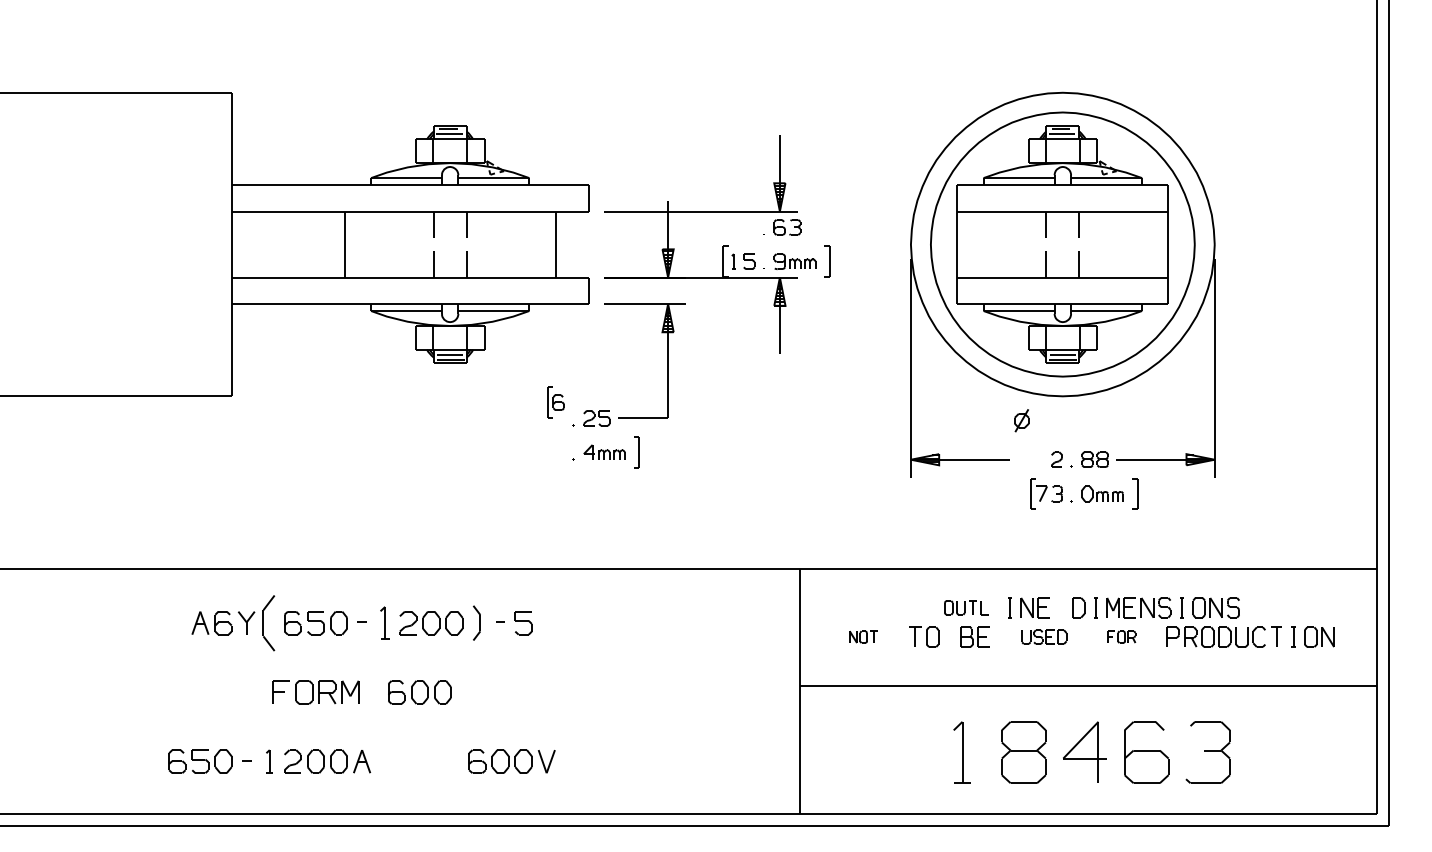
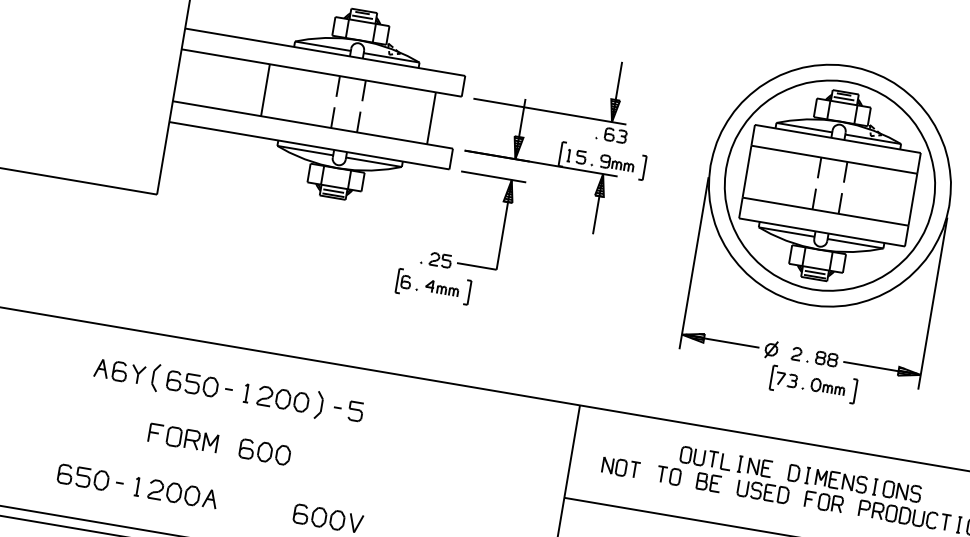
part: (555, 402) -> (403, 281), moved
part: (1021, 420) -> (771, 349), moved
part: (966, 607) -> (705, 458), size x1.43
part: (269, 622) -> (156, 377), size x0.62
part: (384, 623) -> (246, 393), size x0.71
part: (863, 636) -> (621, 467), size x1.67
part: (1044, 636) -> (763, 491), size x1.43
part: (1121, 636) -> (823, 501), size x1.67

